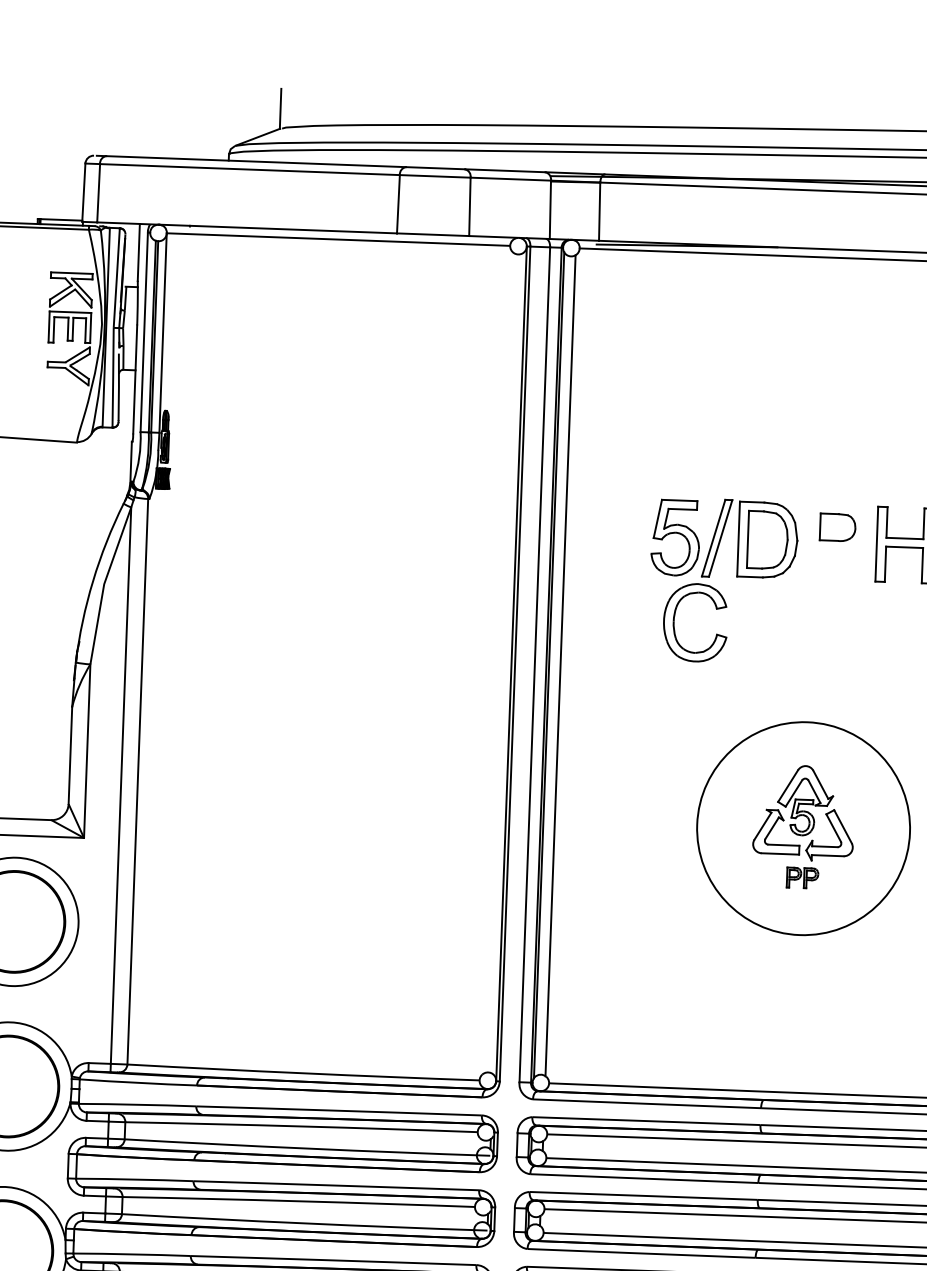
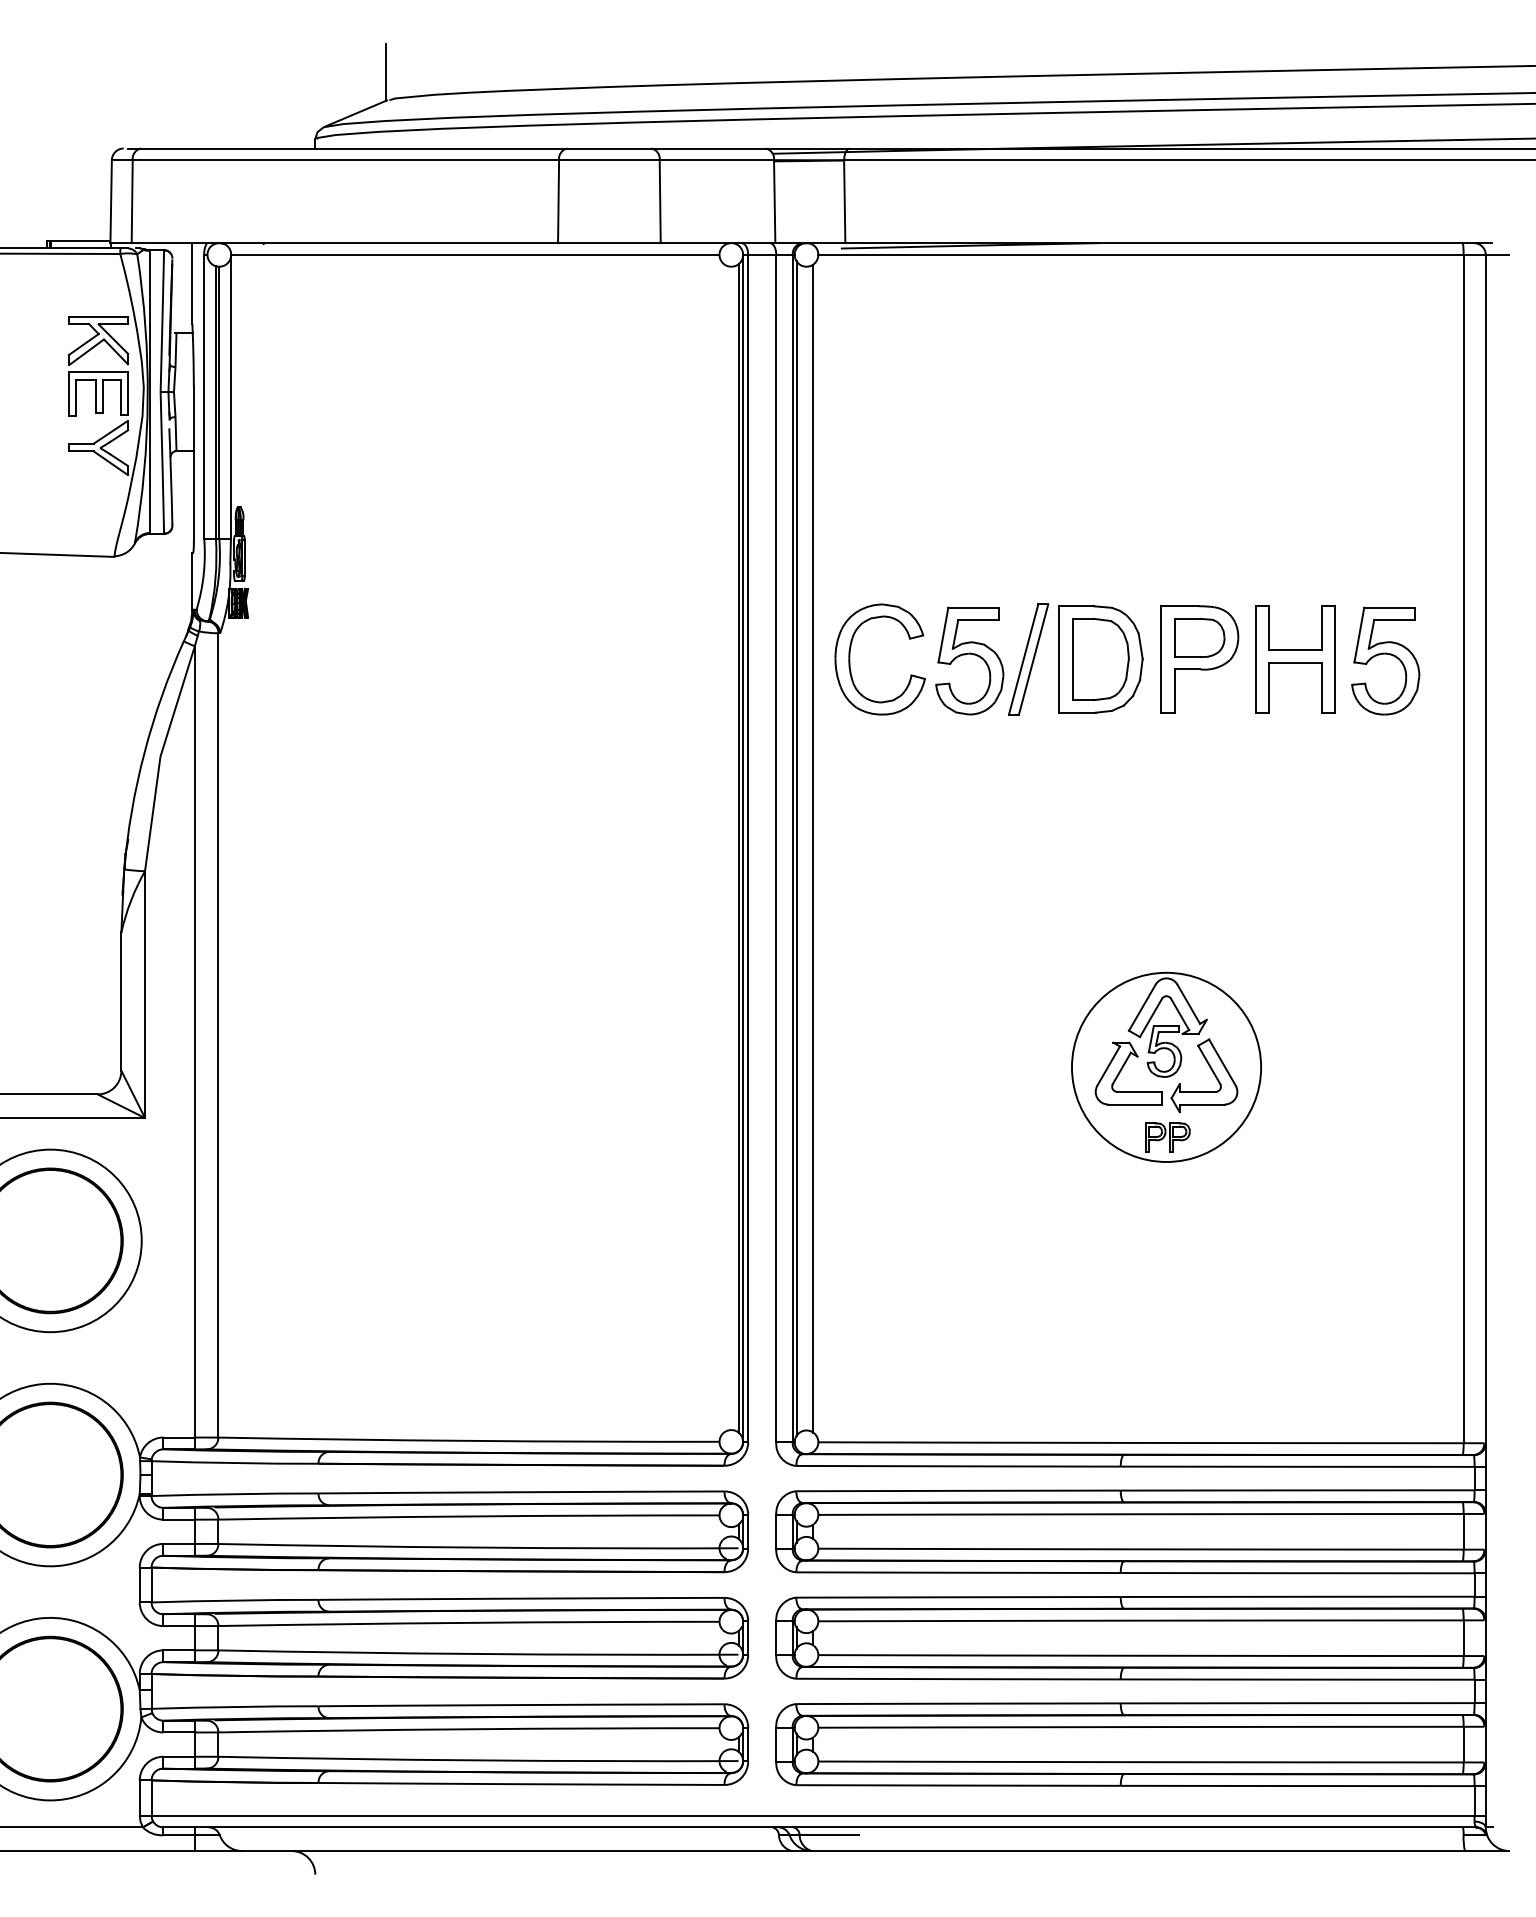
part: (837, 542) -> (1199, 659), added
part: (674, 621) -> (850, 659), moved
line: (508, 663) -> (738, 848), added
circle: (803, 828) -> (1166, 1066), size x0.62

